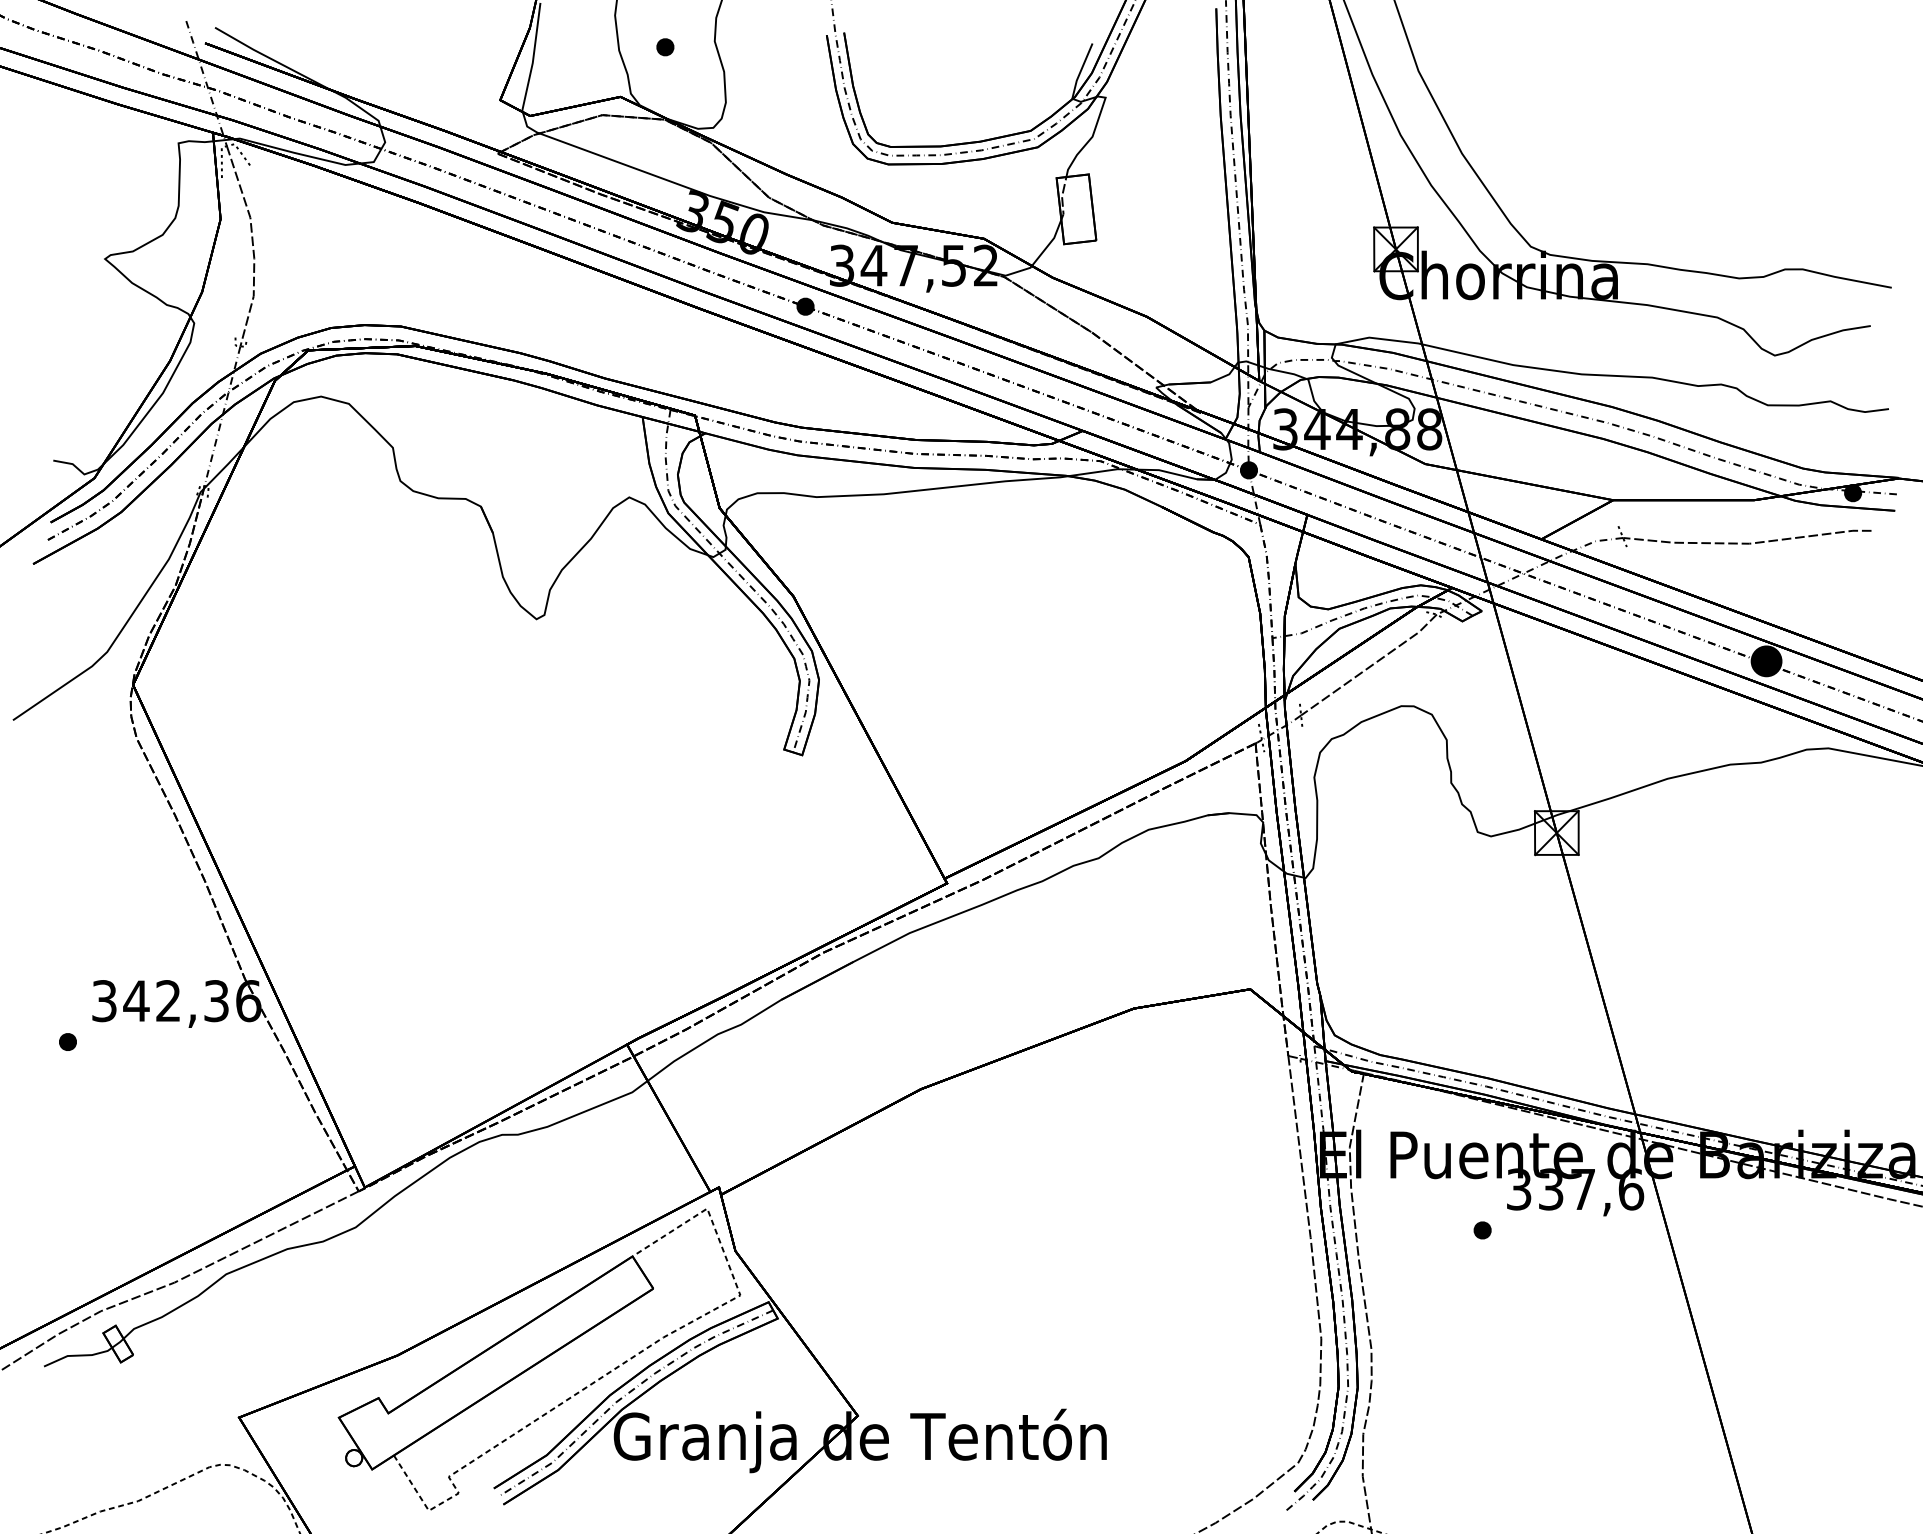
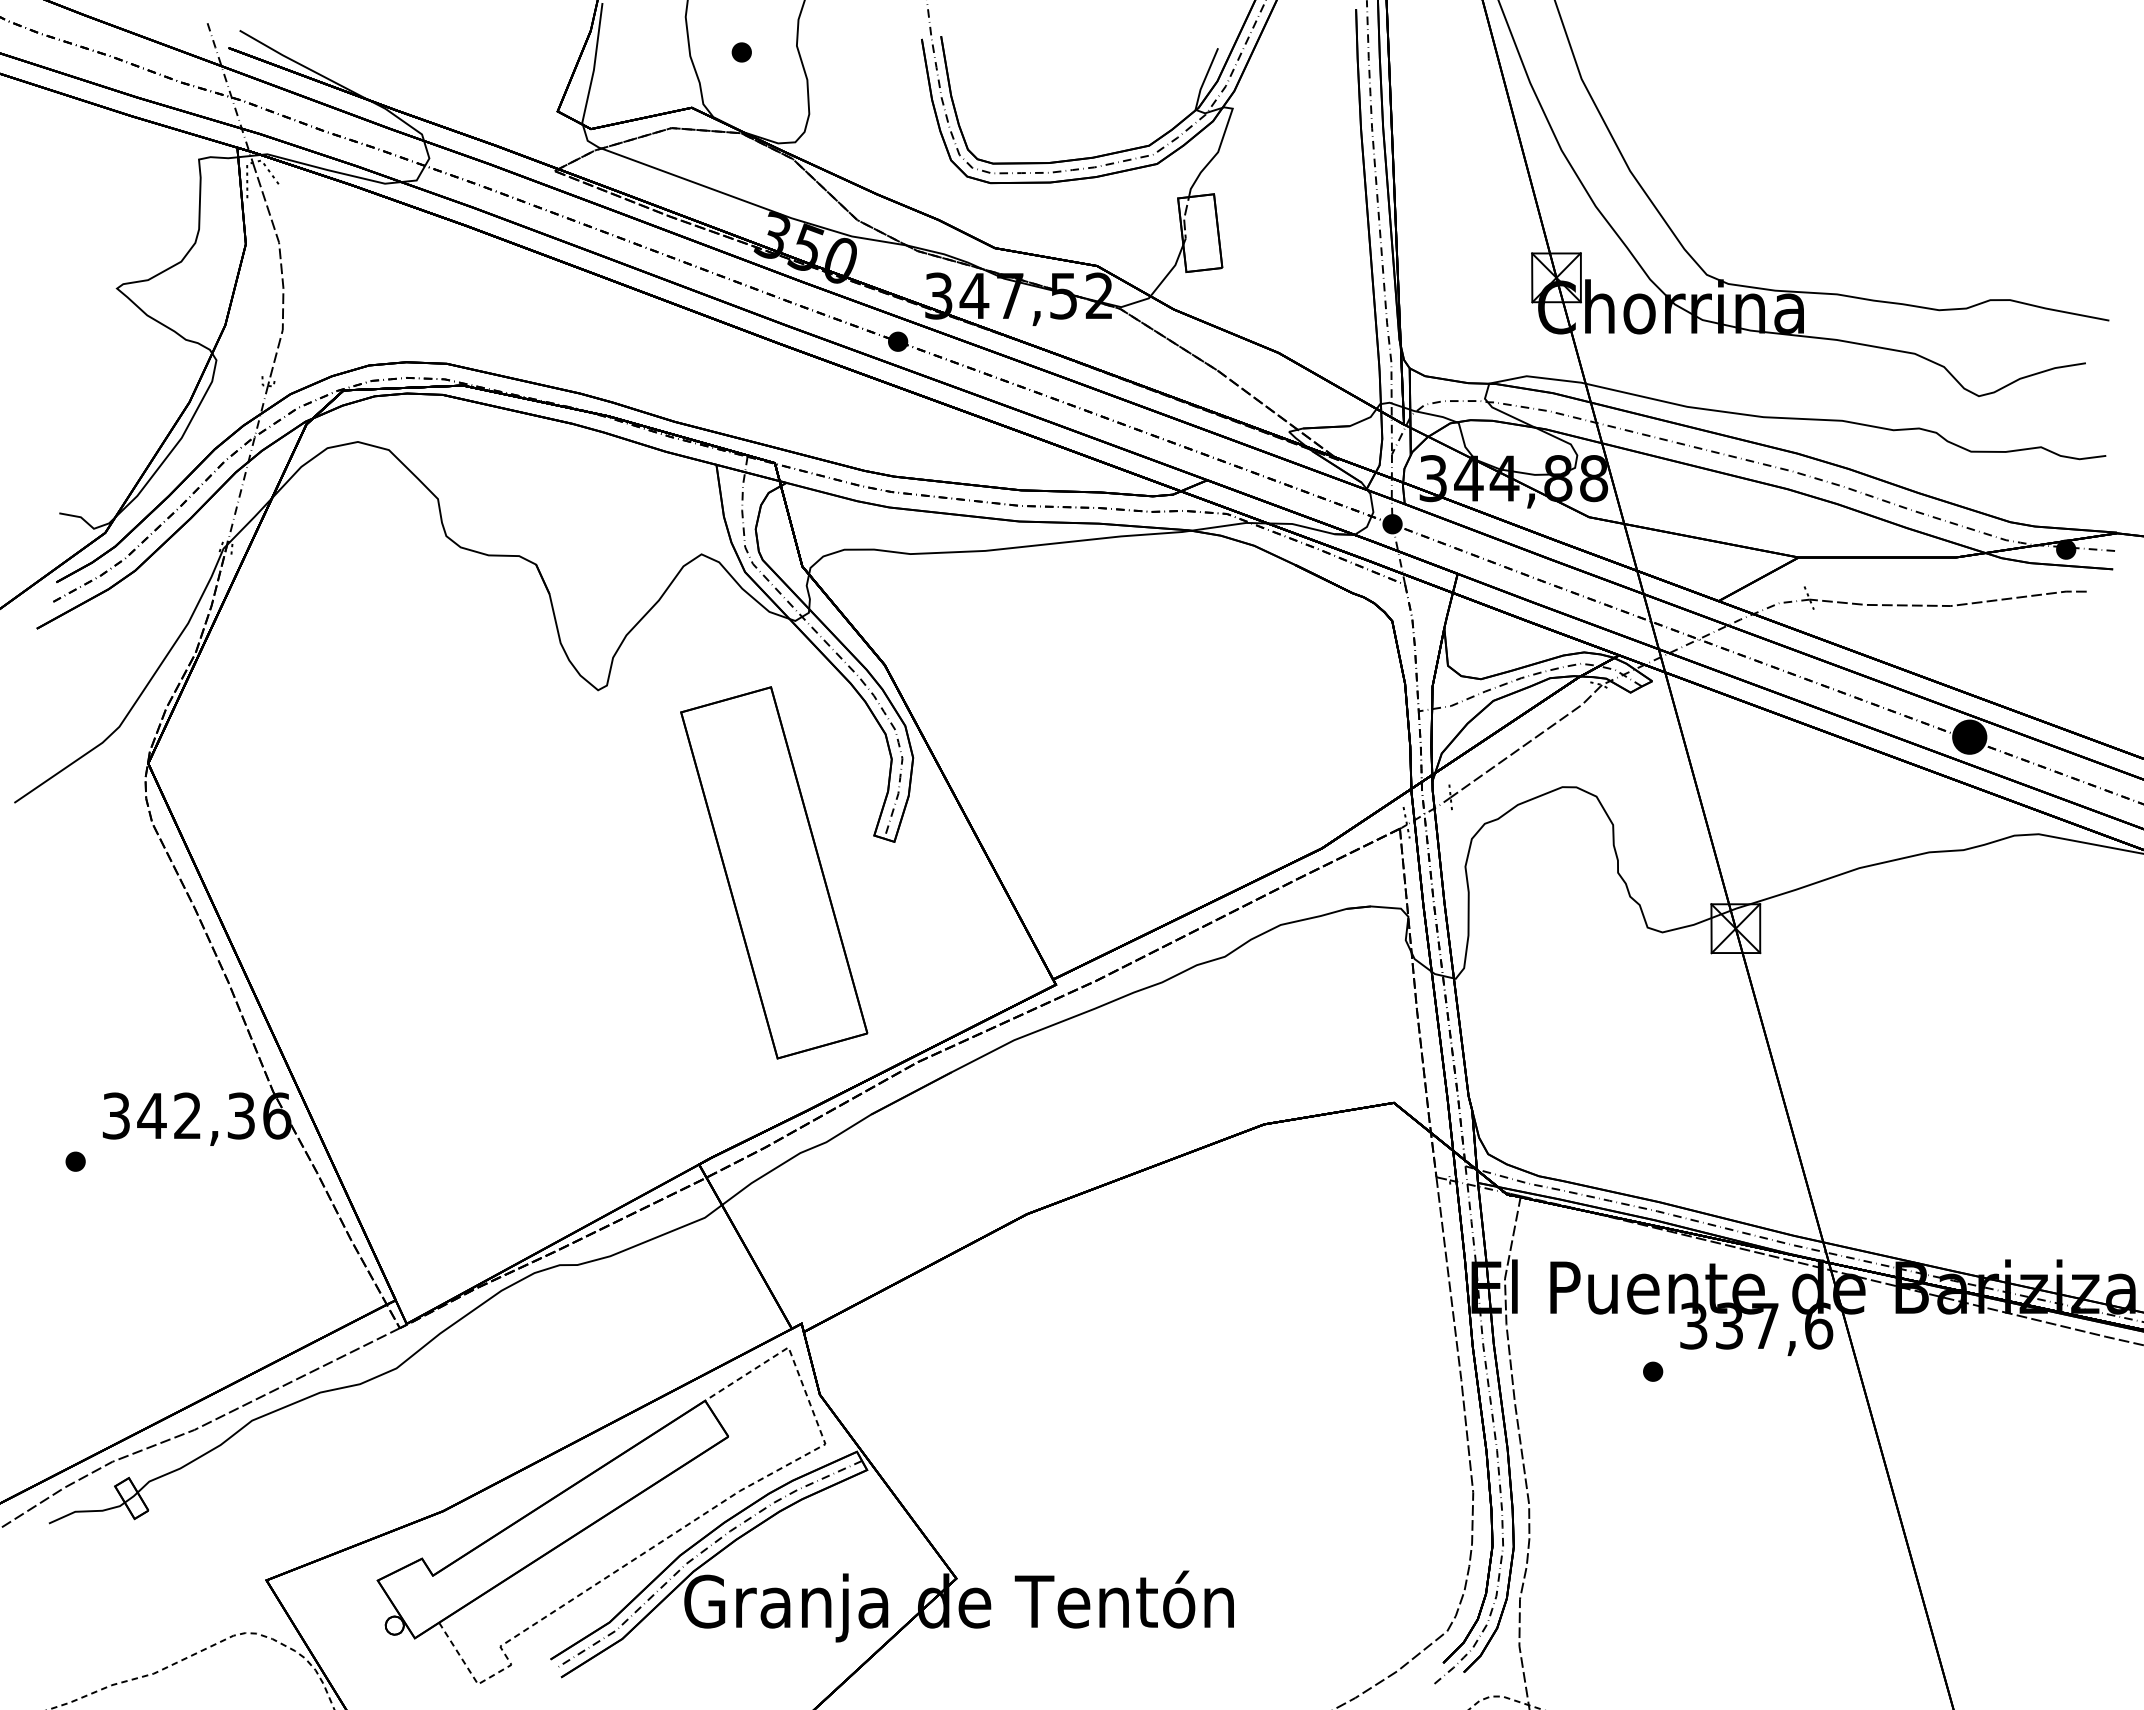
part: (694, 782) -> (774, 872), added

